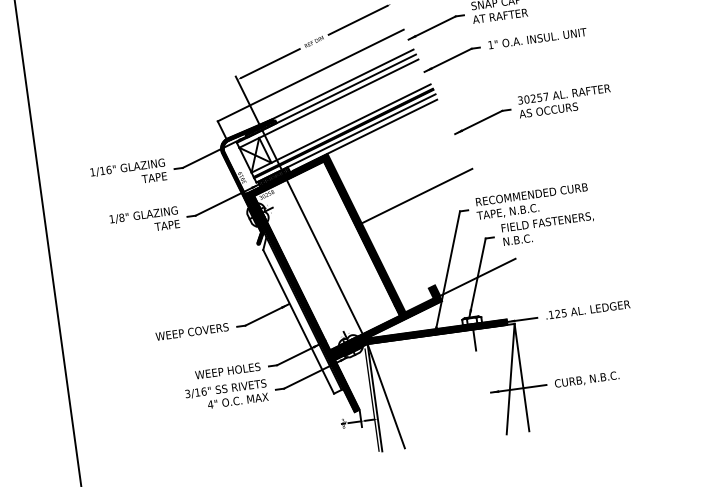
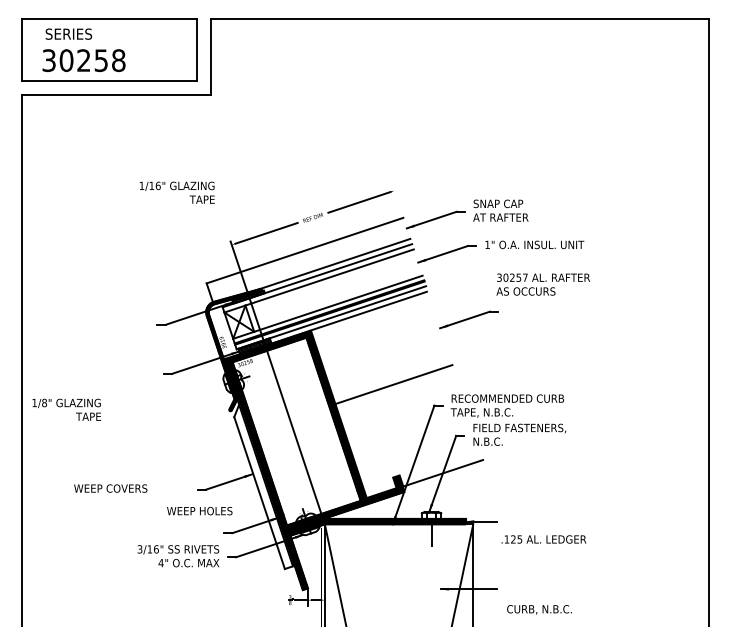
text: (564, 101) -> (542, 284), moved
text: (127, 174) -> (176, 192), moved
text: (144, 221) -> (66, 409), moved
text: (587, 309) -> (543, 539), moved
text: (191, 331) -> (110, 488), moved
text: (227, 371) -> (199, 511), moved
text: (587, 379) -> (539, 609), moved

